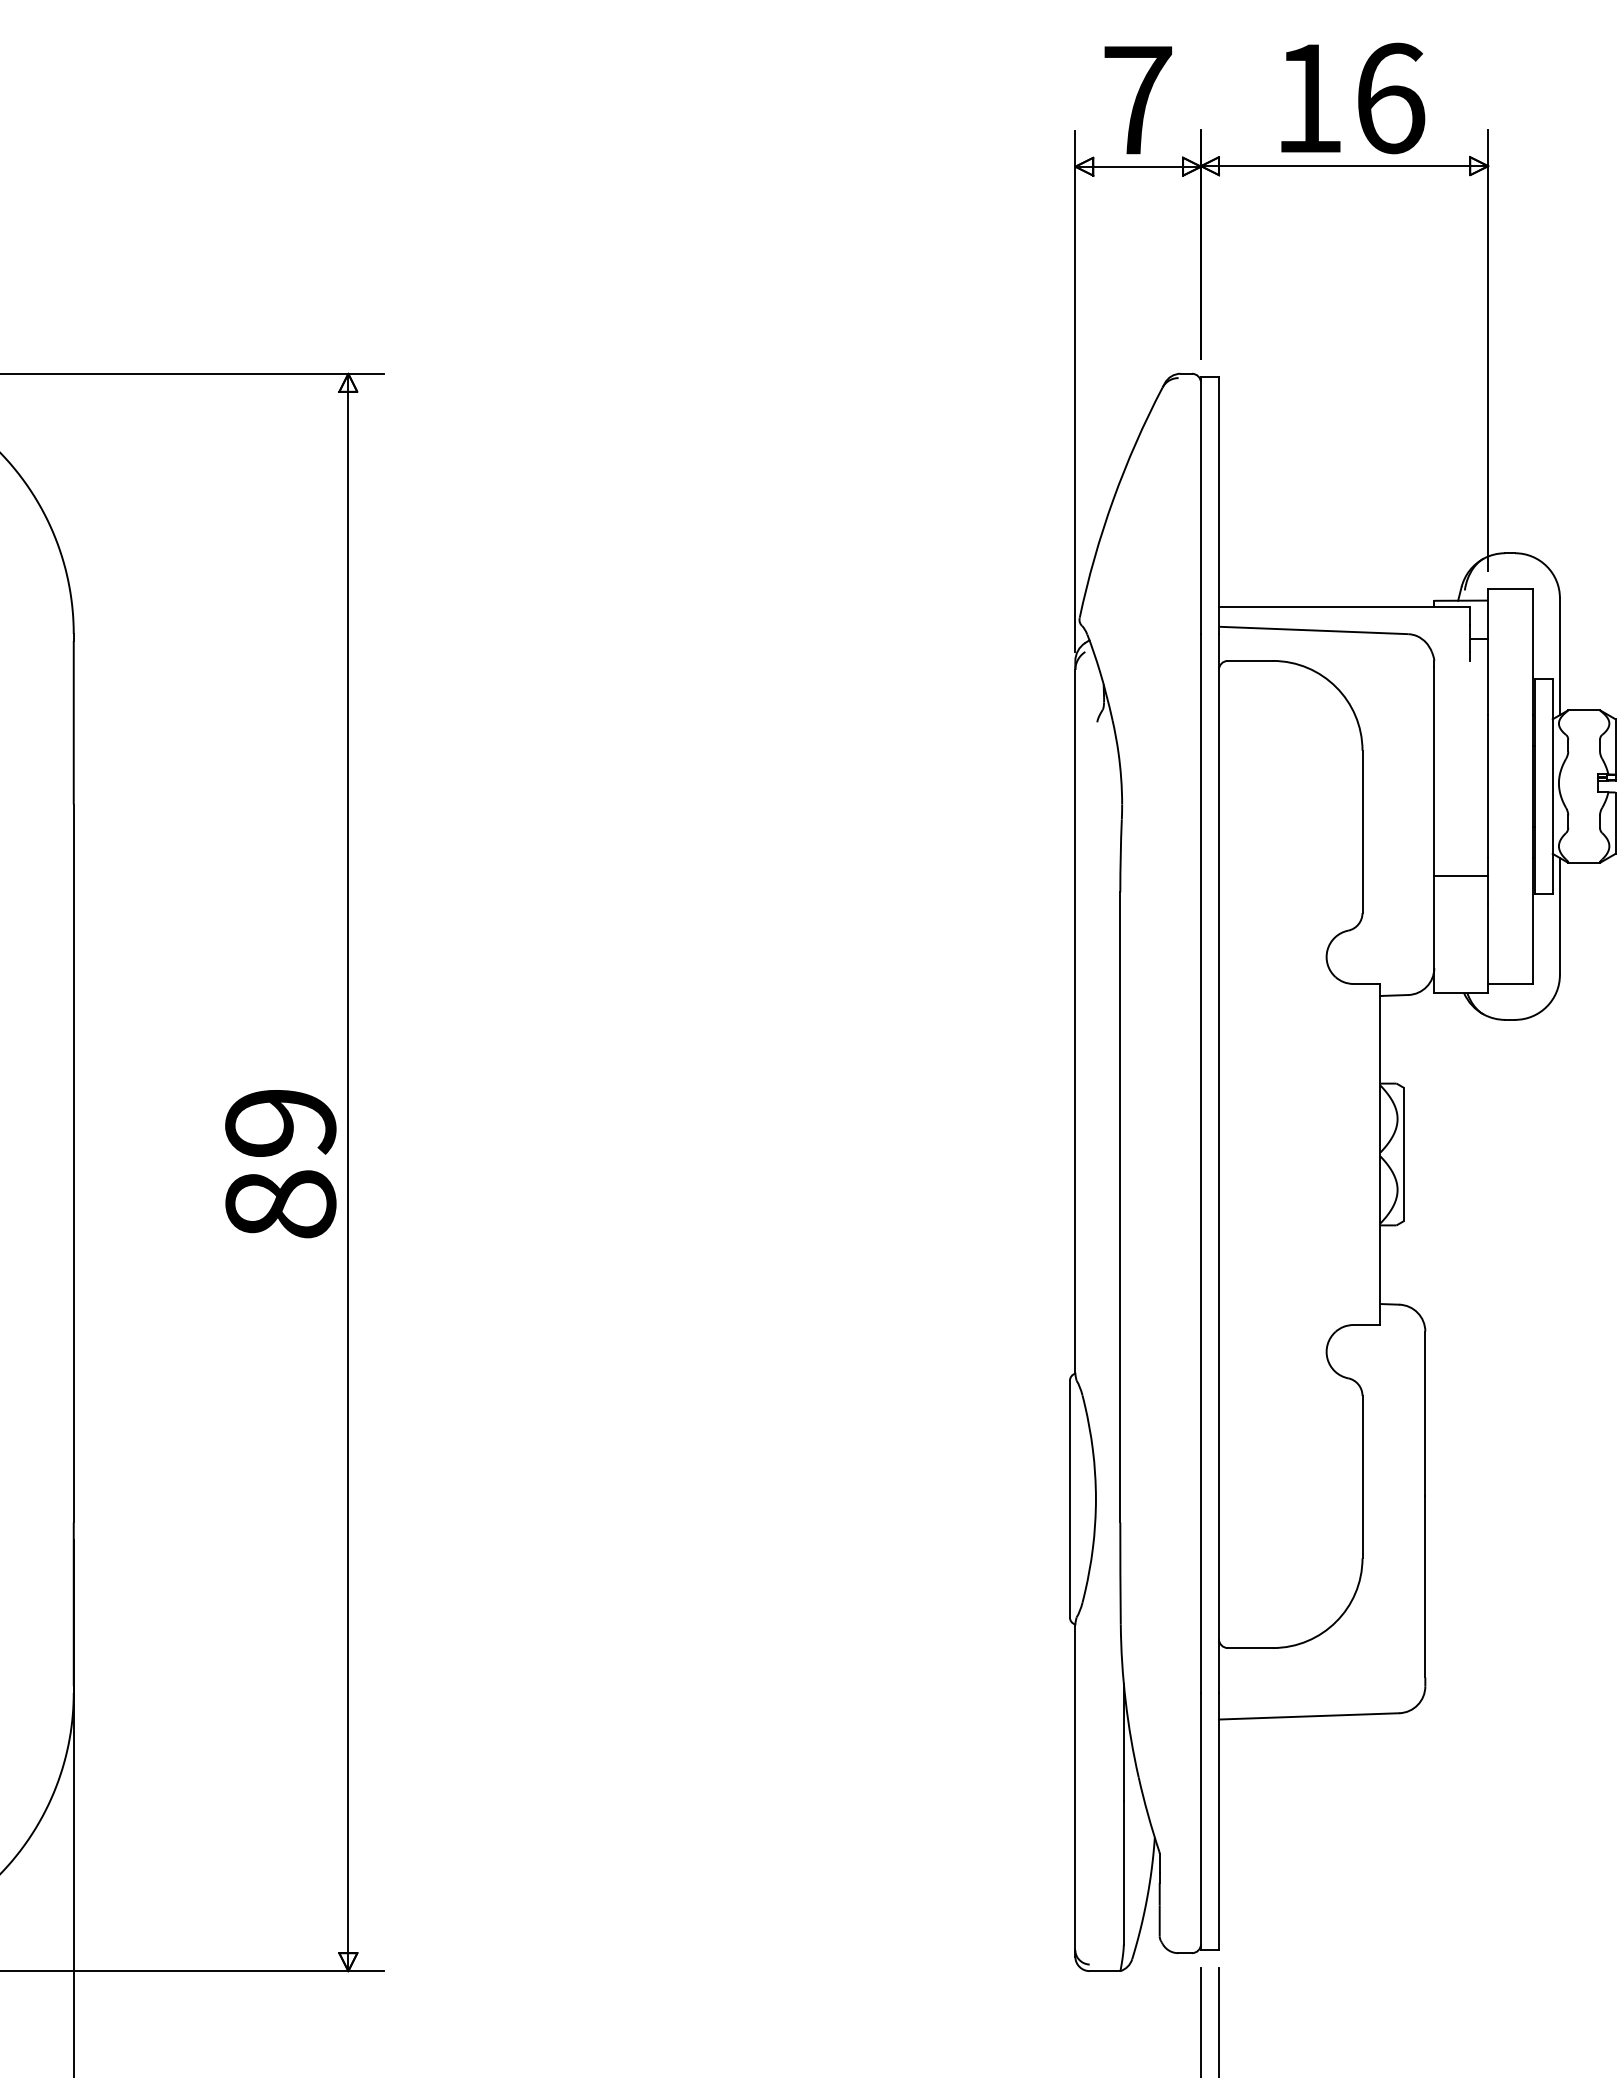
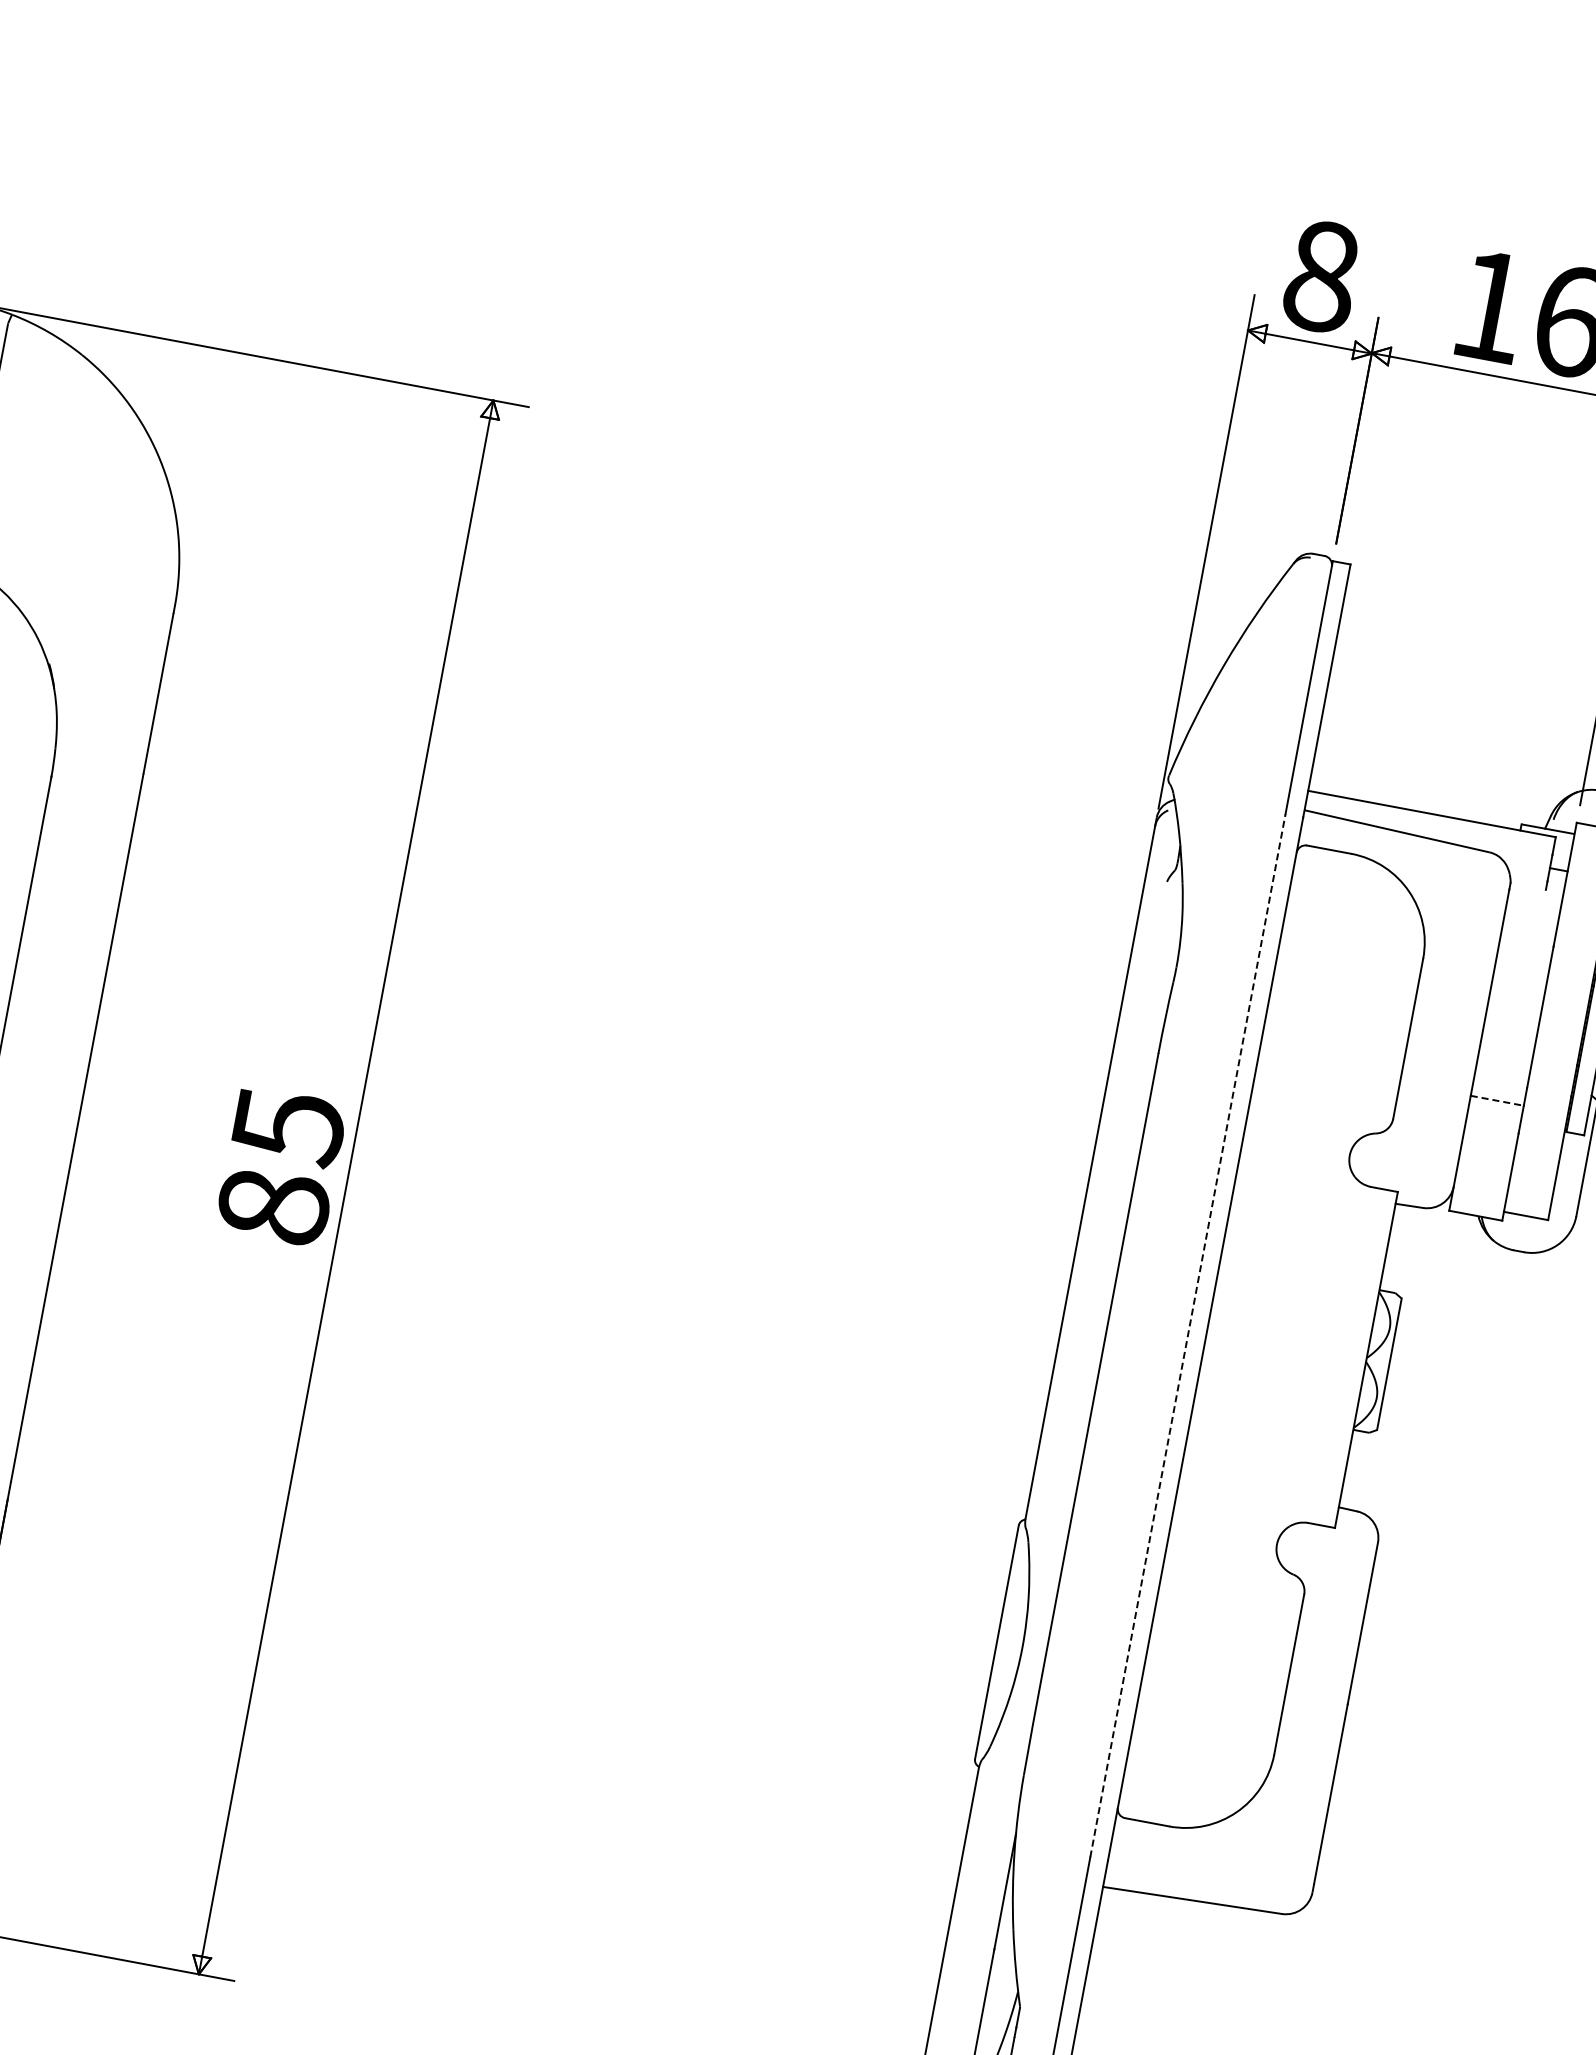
text: (1138, 99) -> (1322, 275), 7 -> 8
line: (1461, 876) -> (1497, 1101), solid -> dashed
text: (280, 1124) -> (288, 1127), 89 -> 85
line: (1200, 1162) -> (1187, 1334), solid -> dashed

